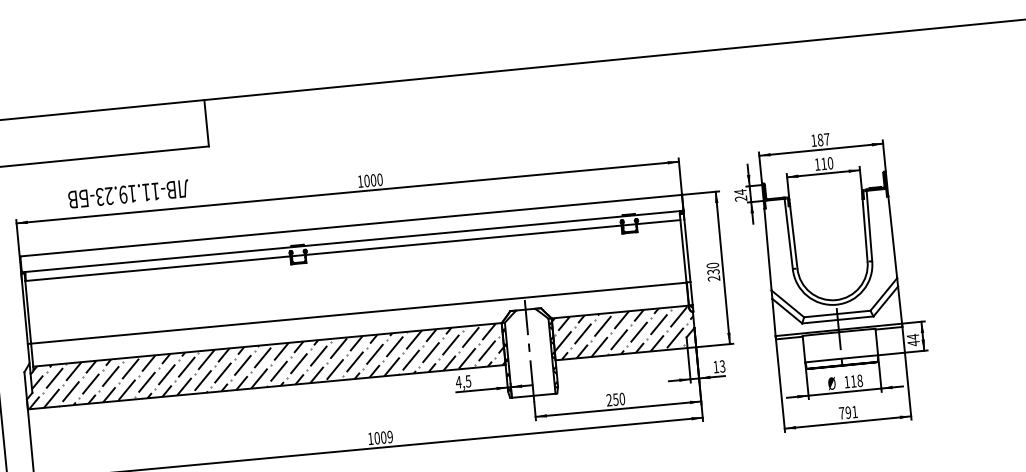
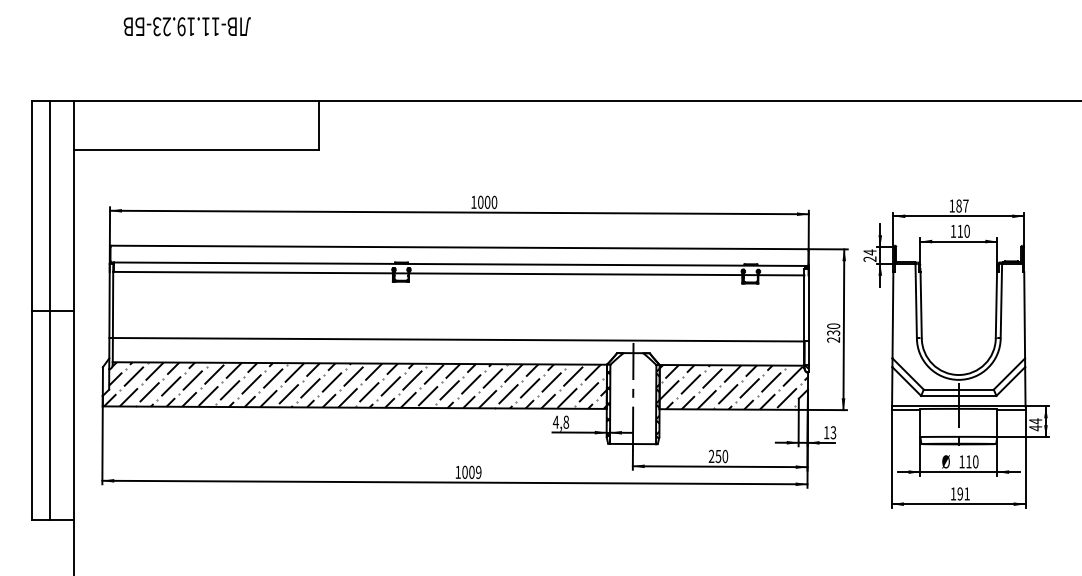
text: (127, 194) -> (186, 26), moved
text: (468, 380) -> (566, 421), 4,5 -> 4,8
text: (859, 381) -> (975, 462), 118 -> 110
text: (841, 412) -> (953, 493), 791 -> 191

